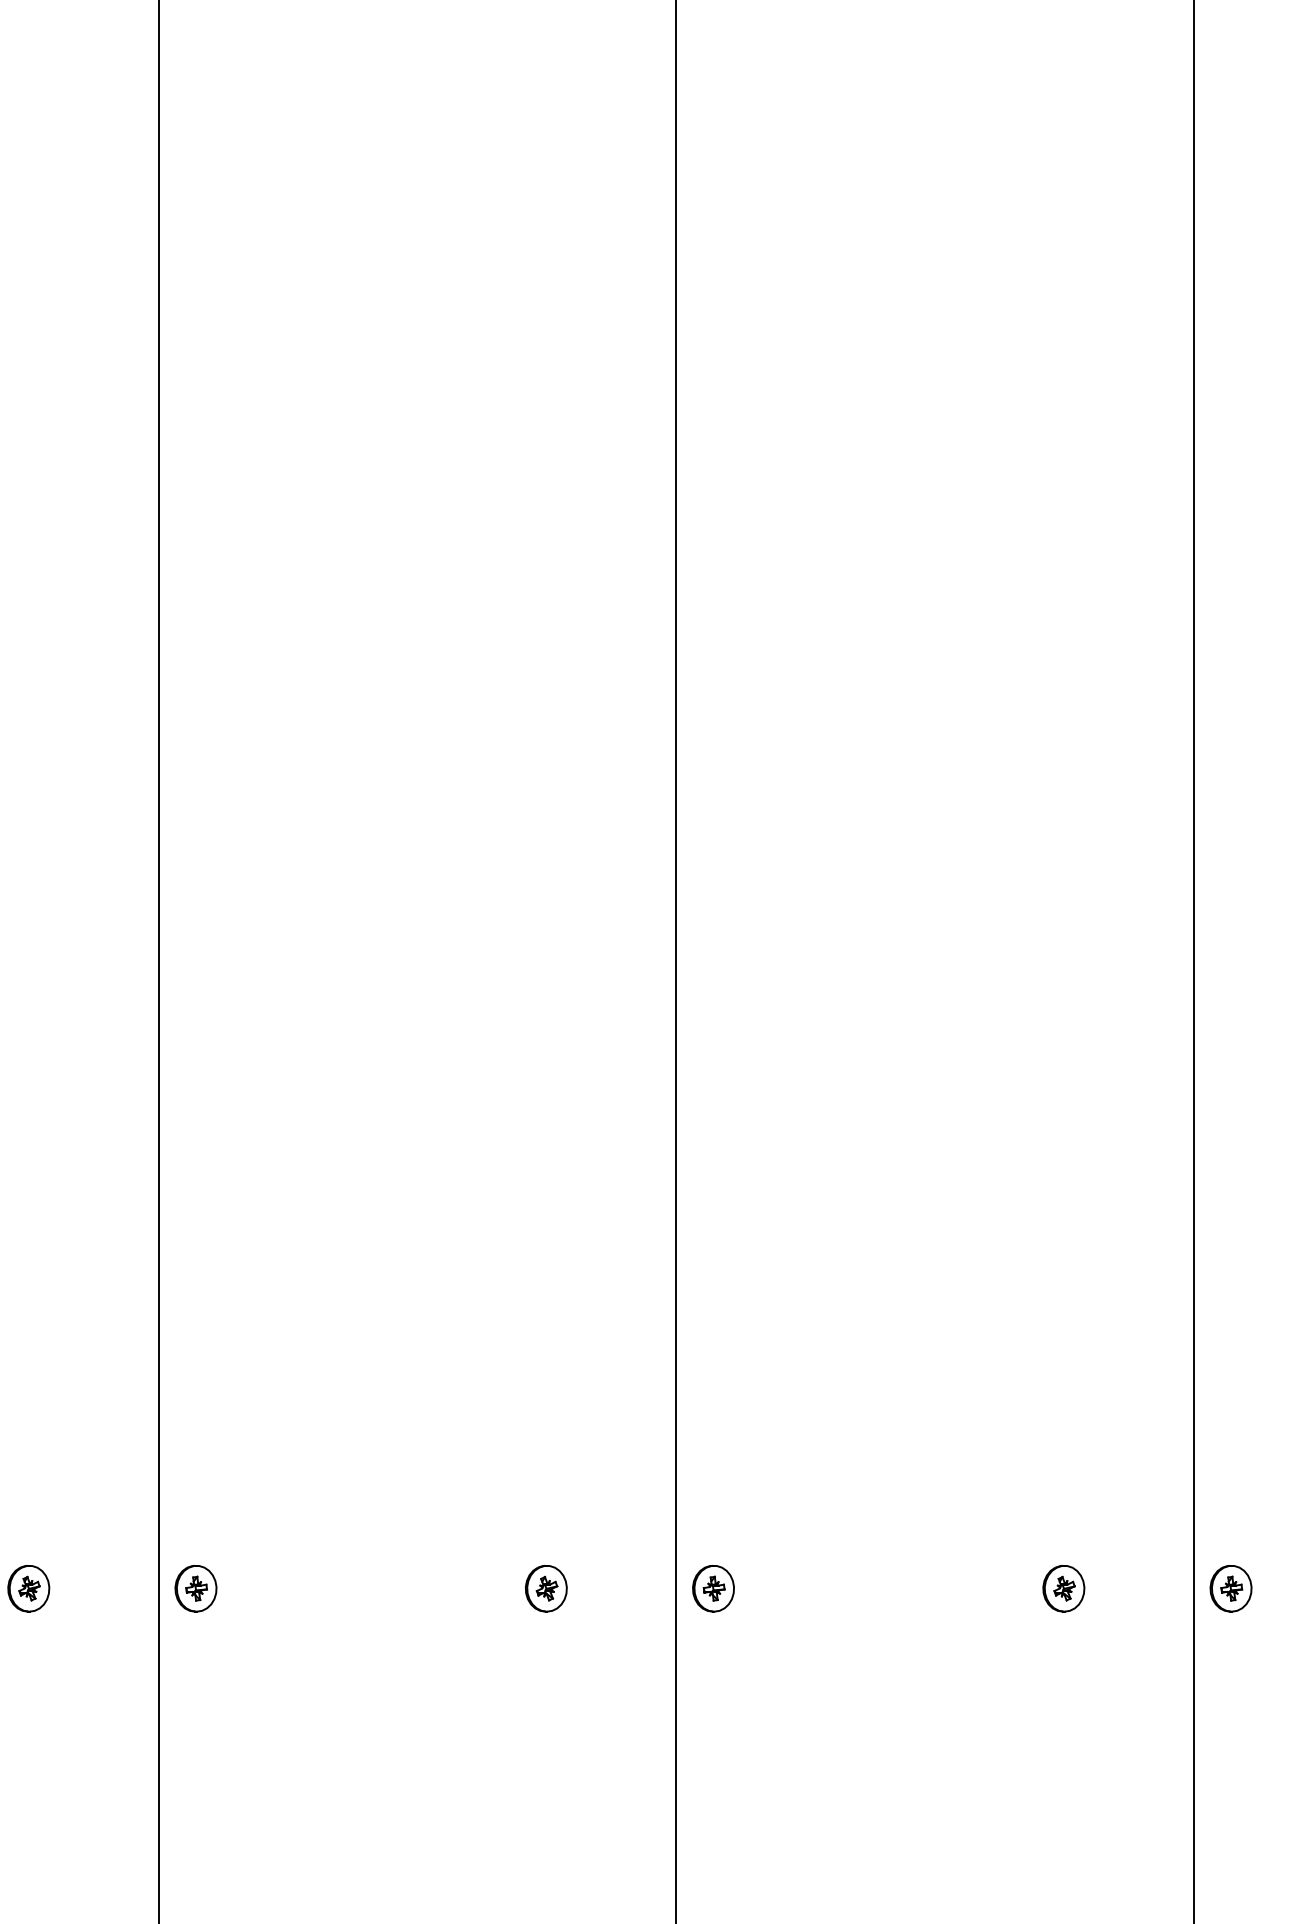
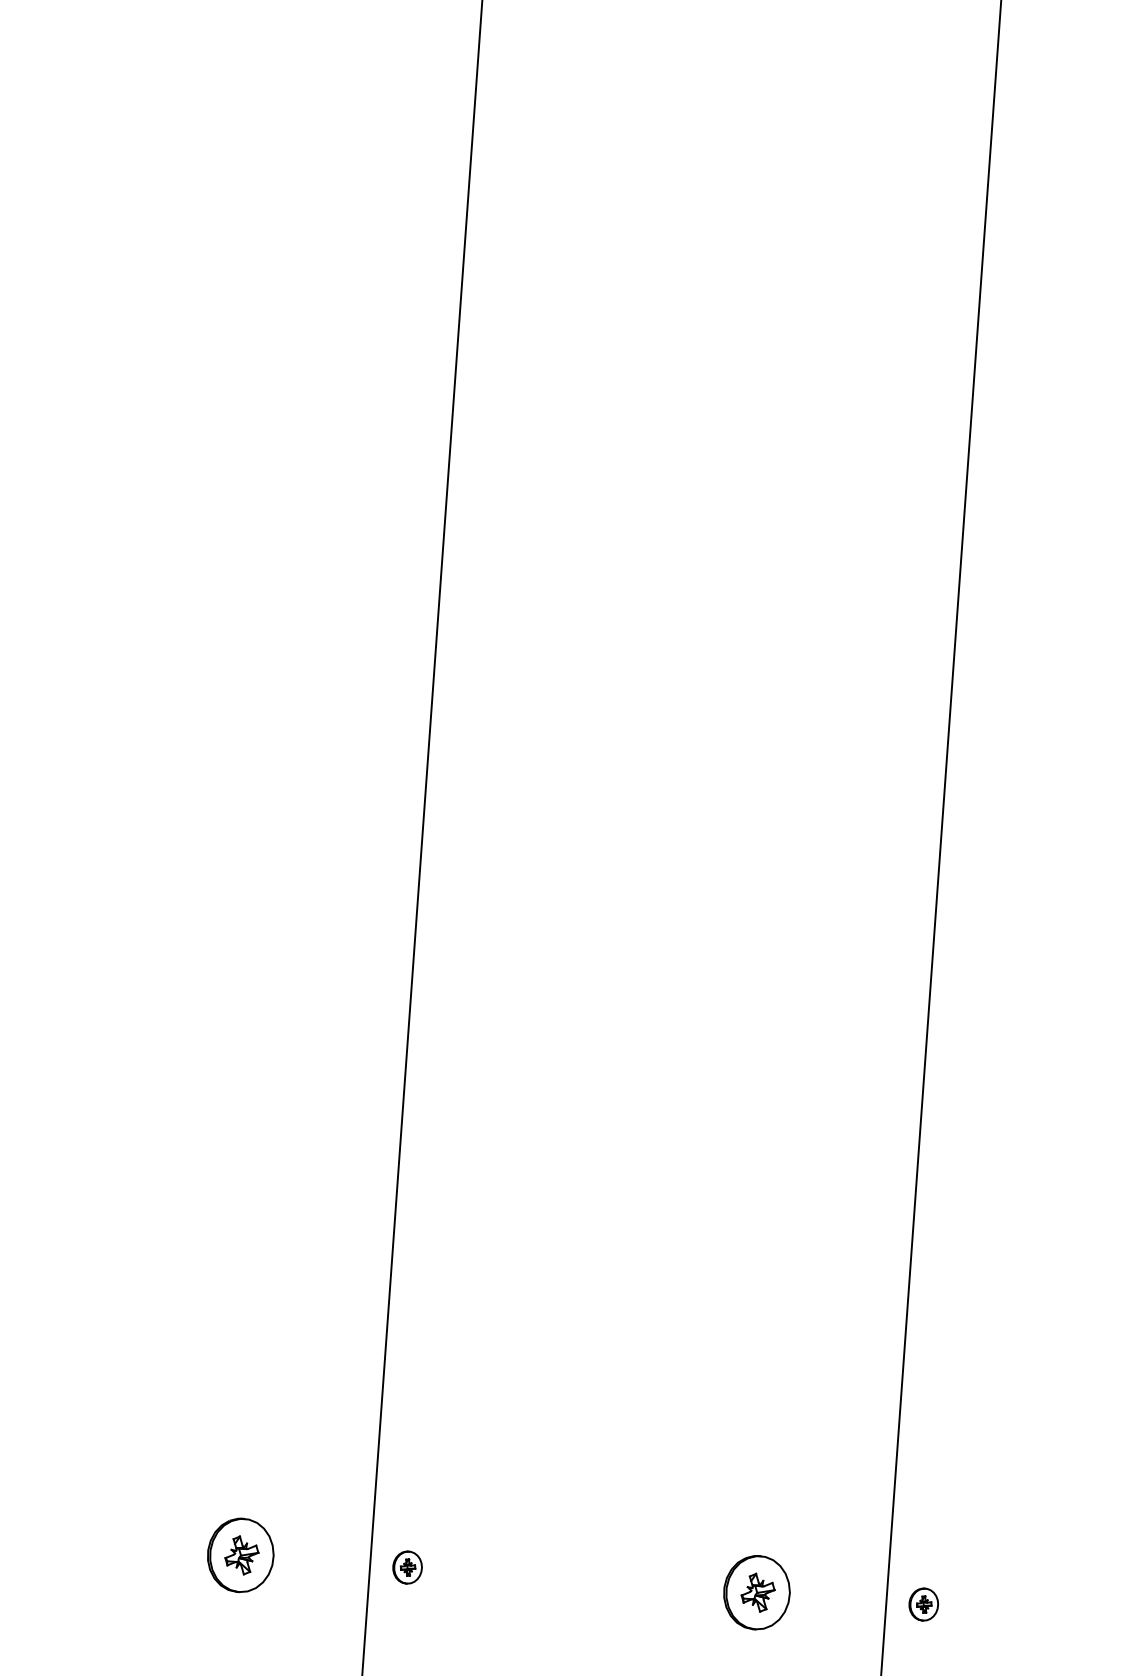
part: (546, 1588) -> (241, 1555), size x1.6
part: (713, 1588) -> (407, 1567), size x0.7
part: (1063, 1588) -> (756, 1592), size x1.6
part: (1230, 1588) -> (923, 1604), size x0.7

